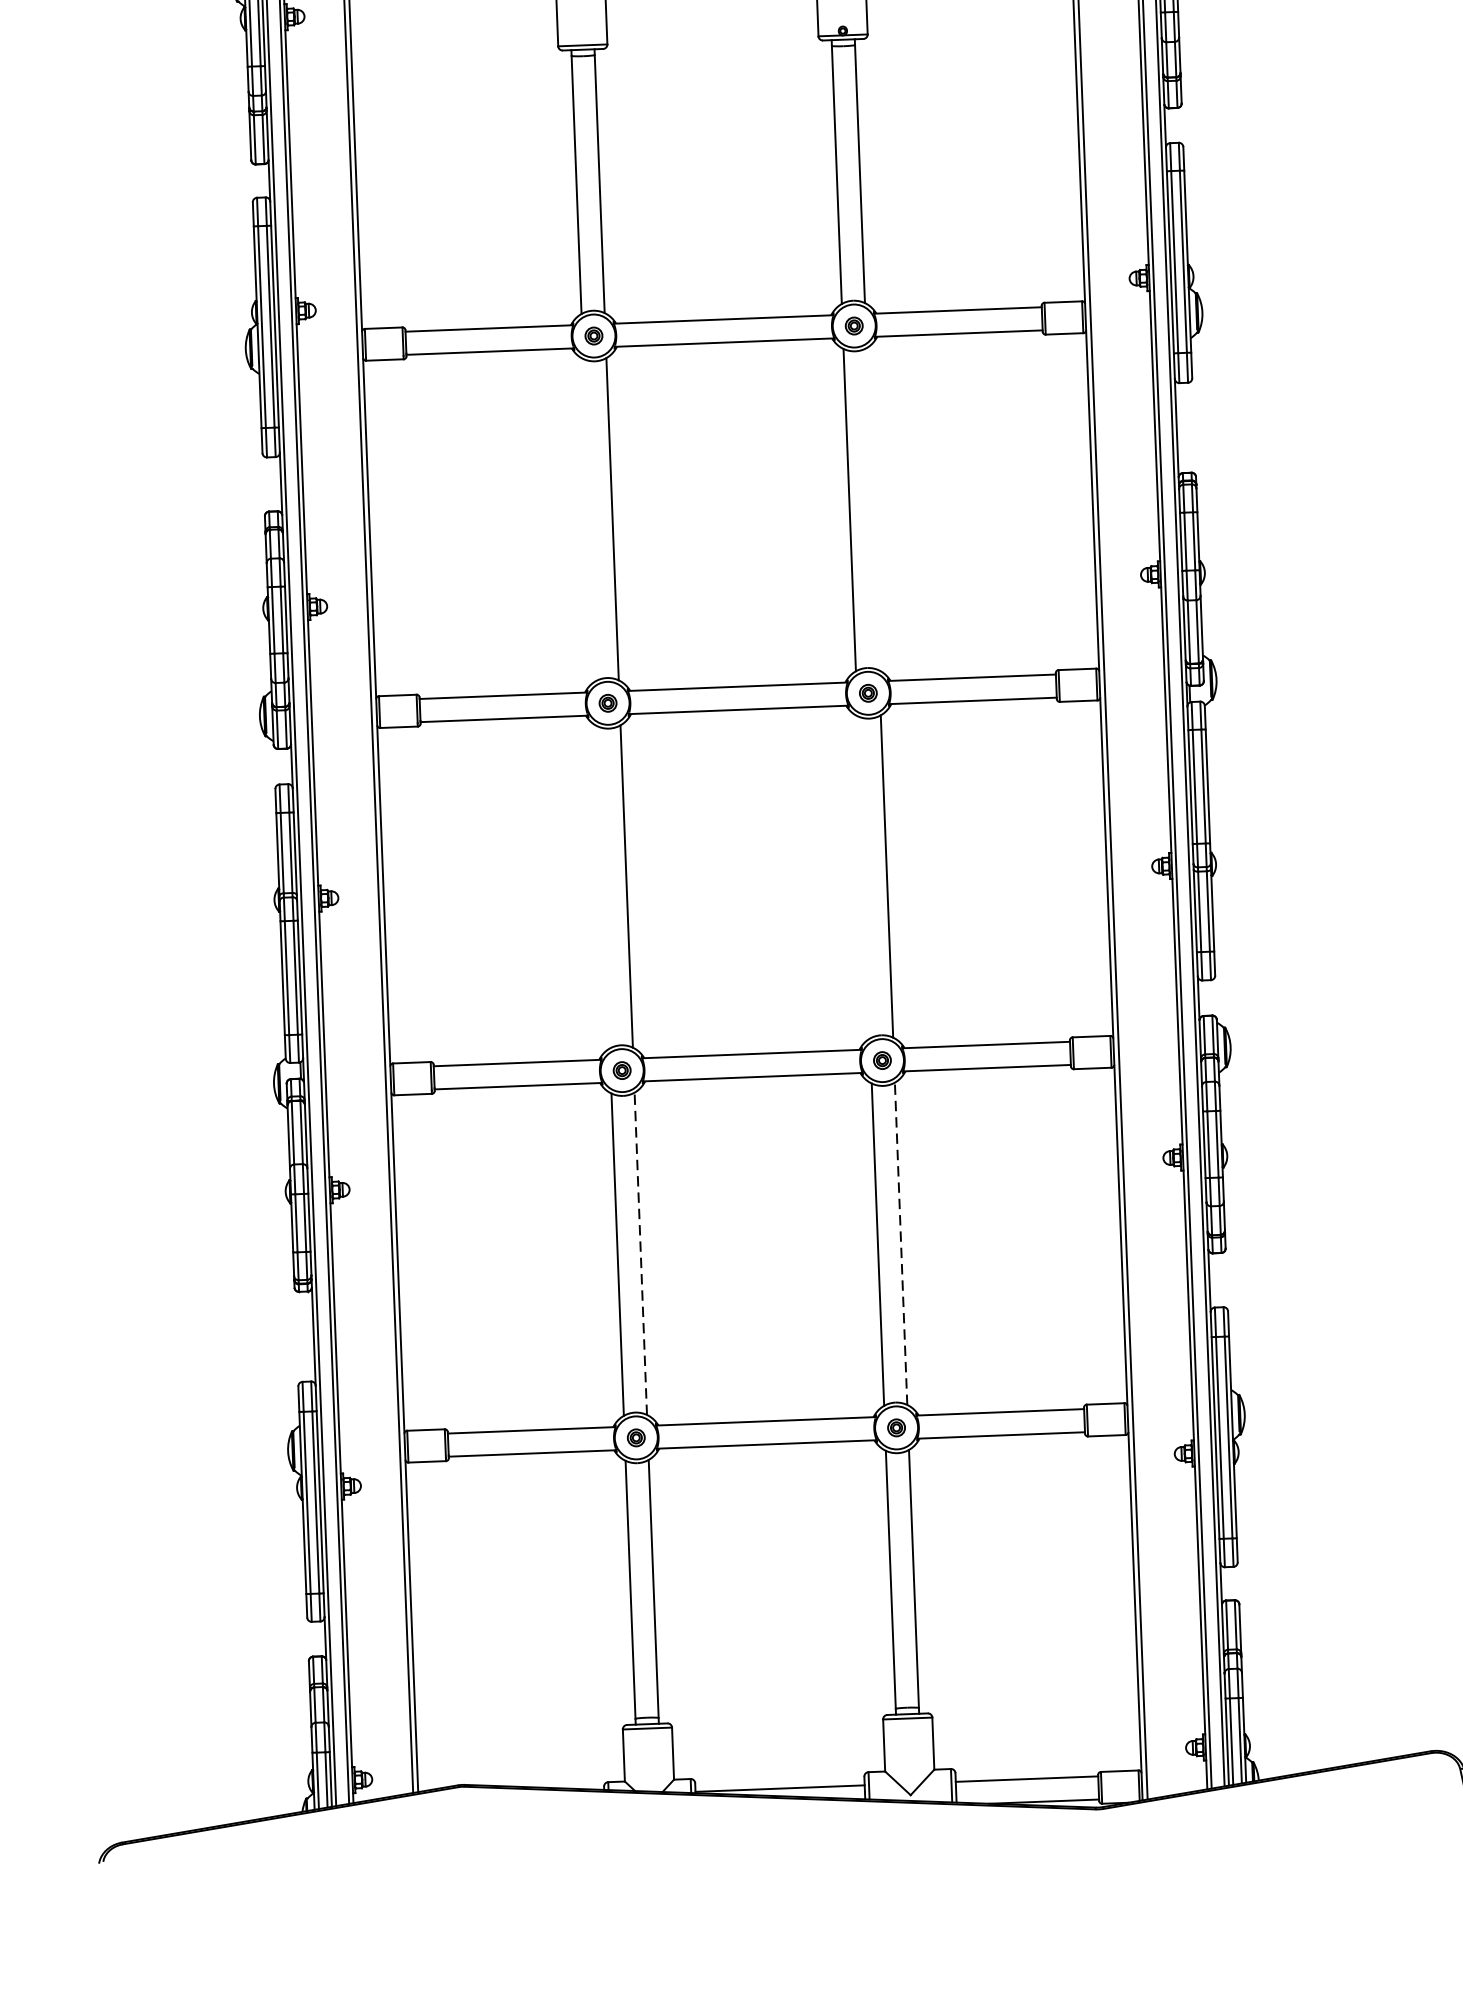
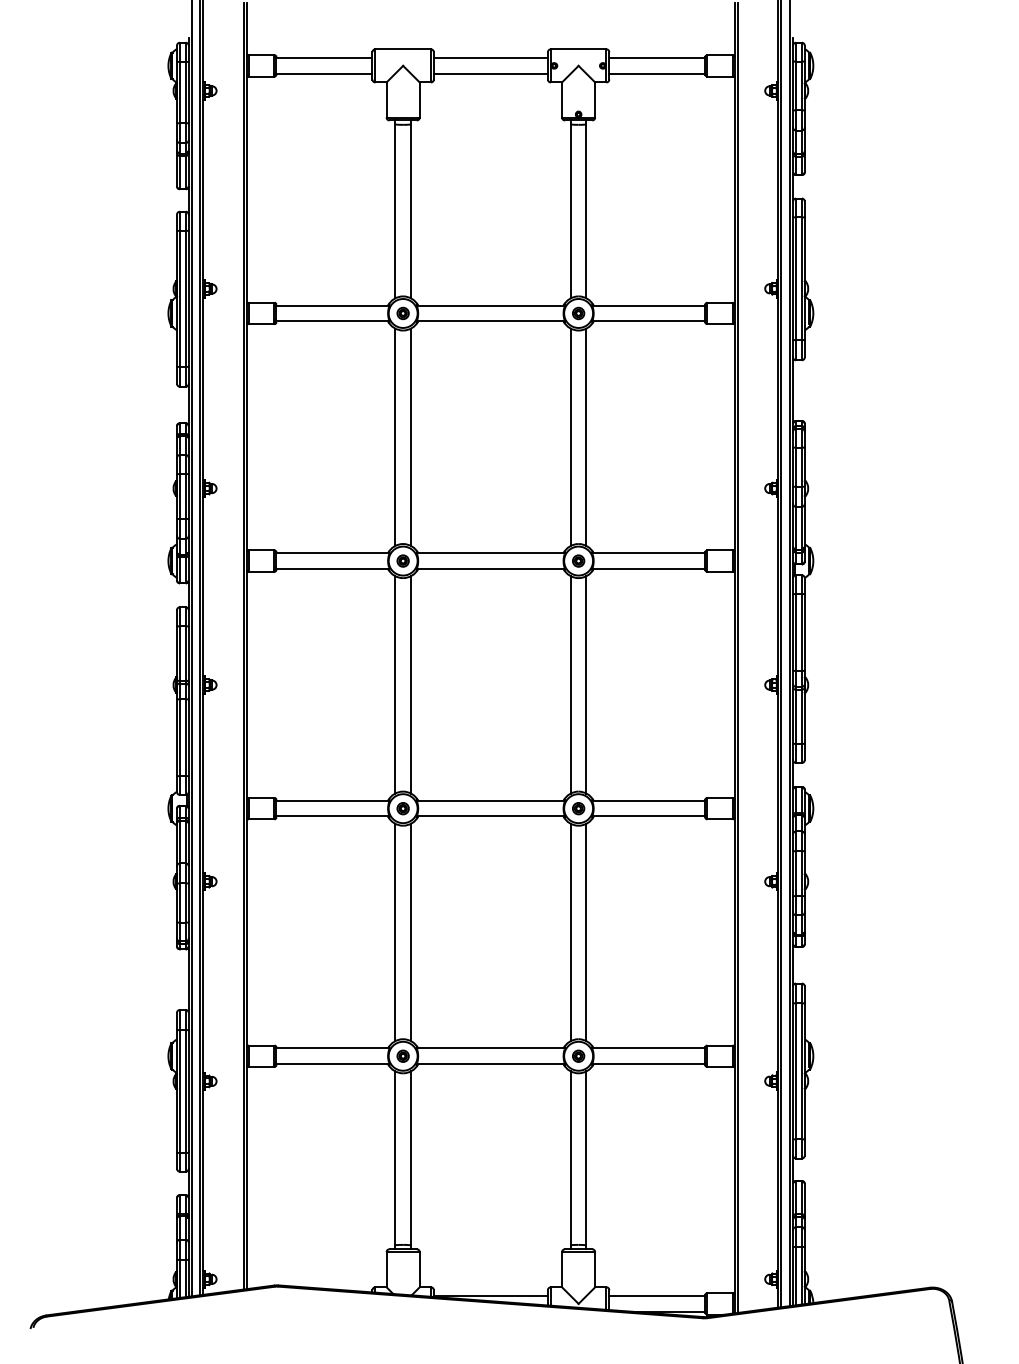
line: (872, 508) -> (586, 436), added
line: (589, 518) -> (395, 436), added
line: (863, 876) -> (570, 684), added
line: (603, 886) -> (395, 684), added
line: (901, 1243) -> (586, 932), dashed -> solid
line: (640, 1253) -> (410, 932), dashed -> solid

